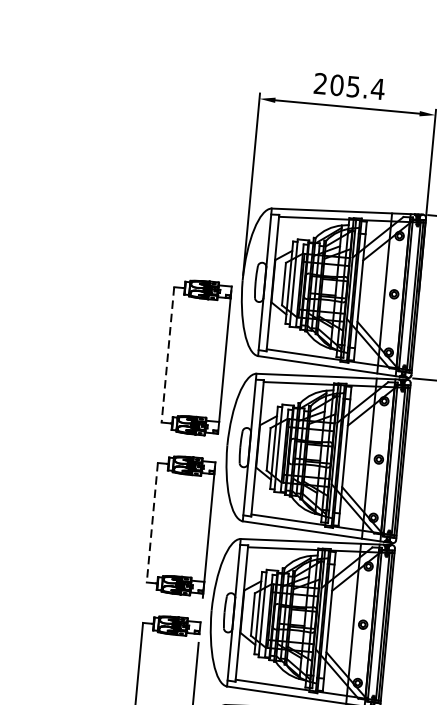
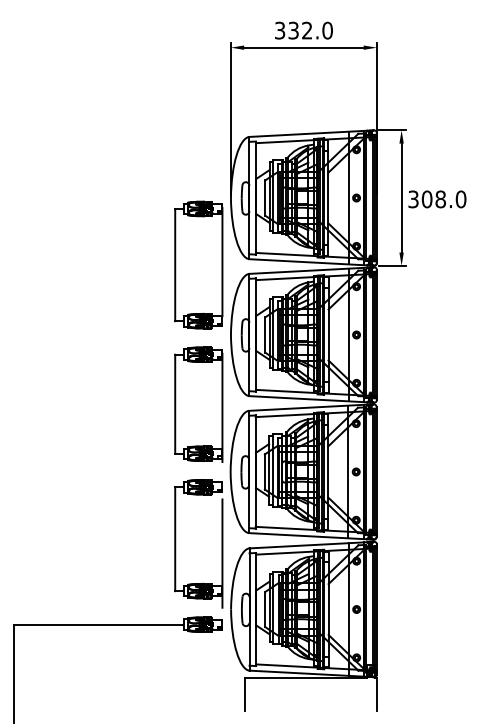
text: (350, 86) -> (304, 30), 205.4 -> 332.0
line: (168, 355) -> (175, 265), dashed -> solid
line: (152, 523) -> (175, 404), dashed -> solid

